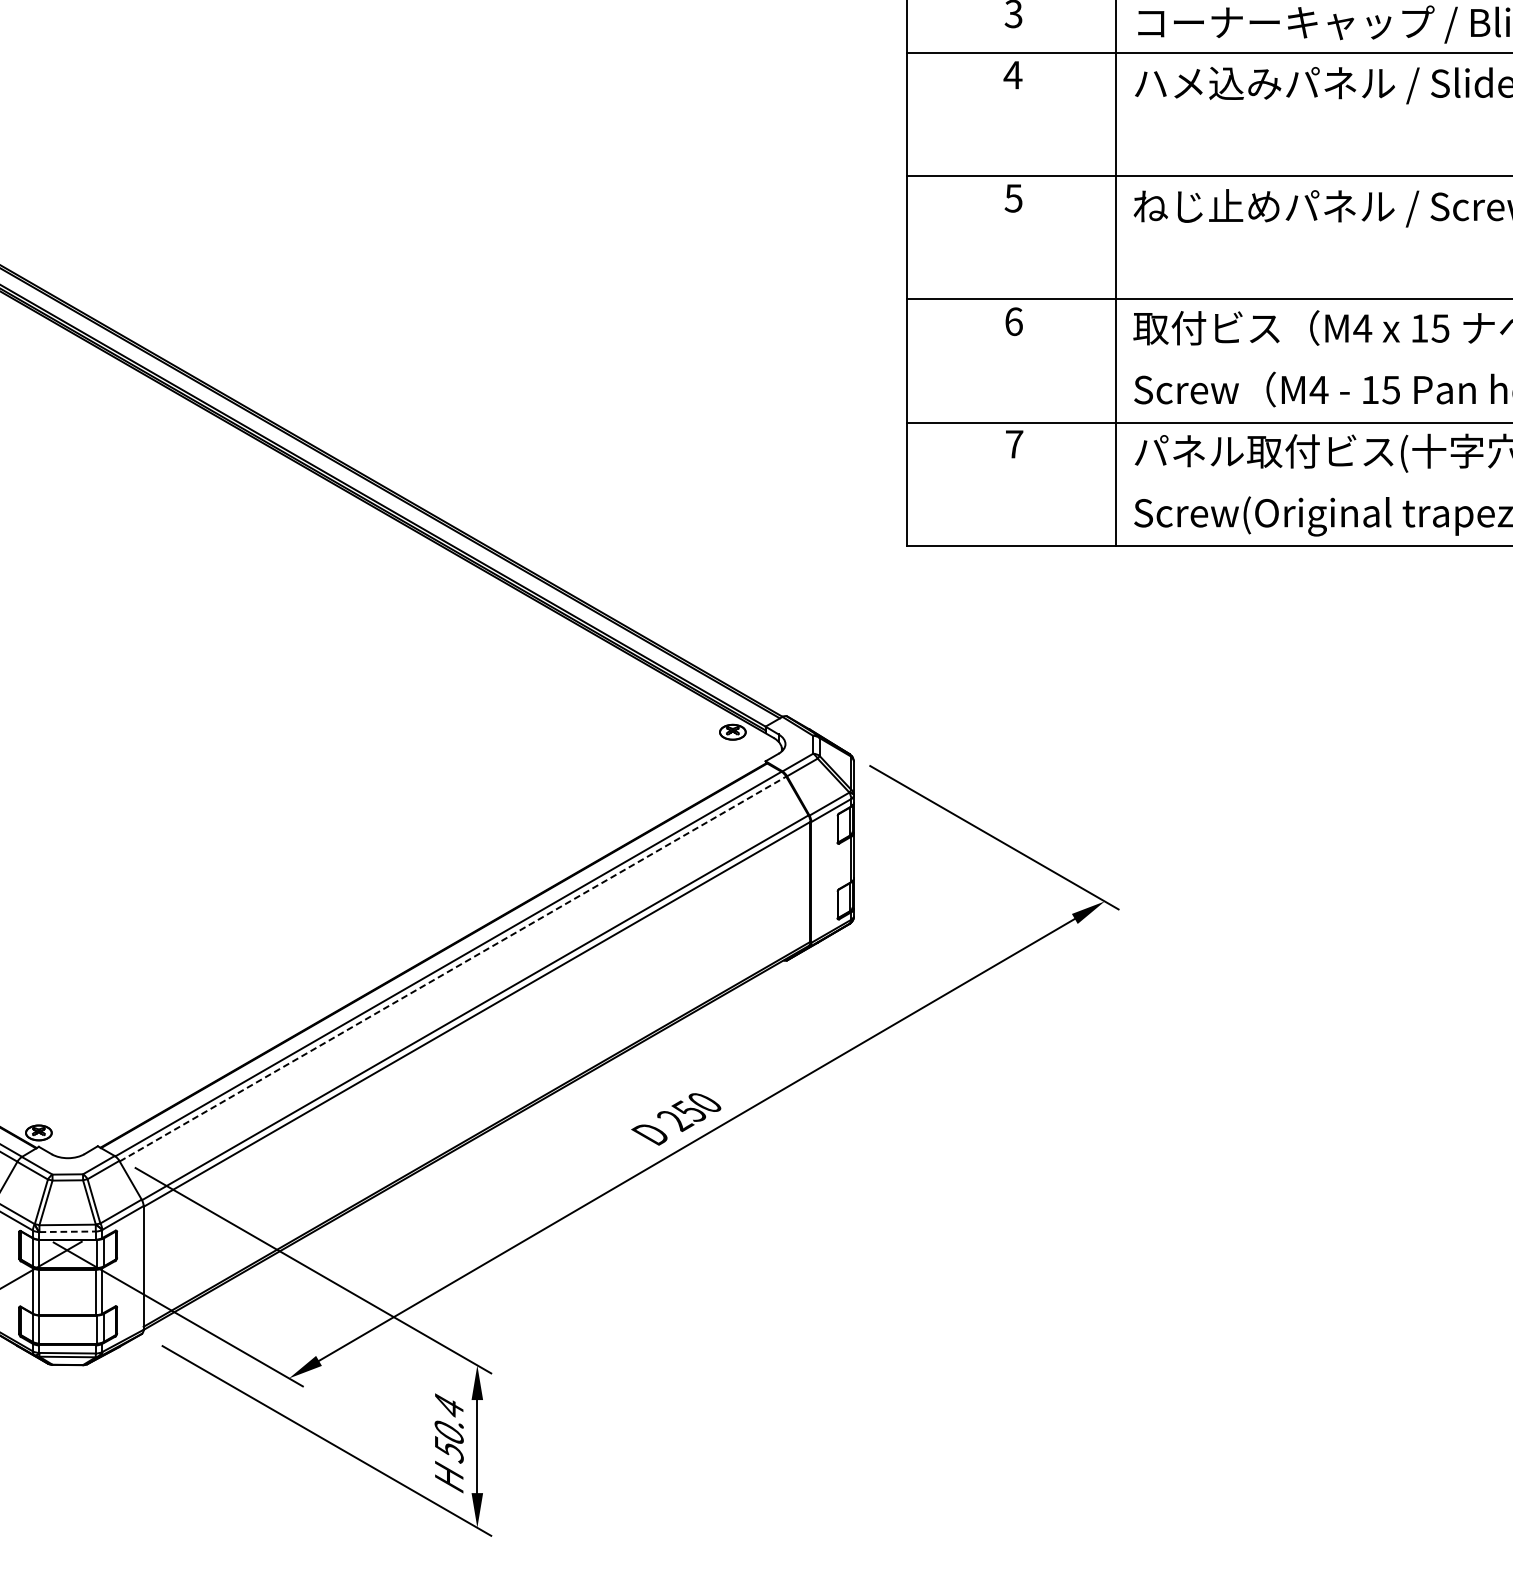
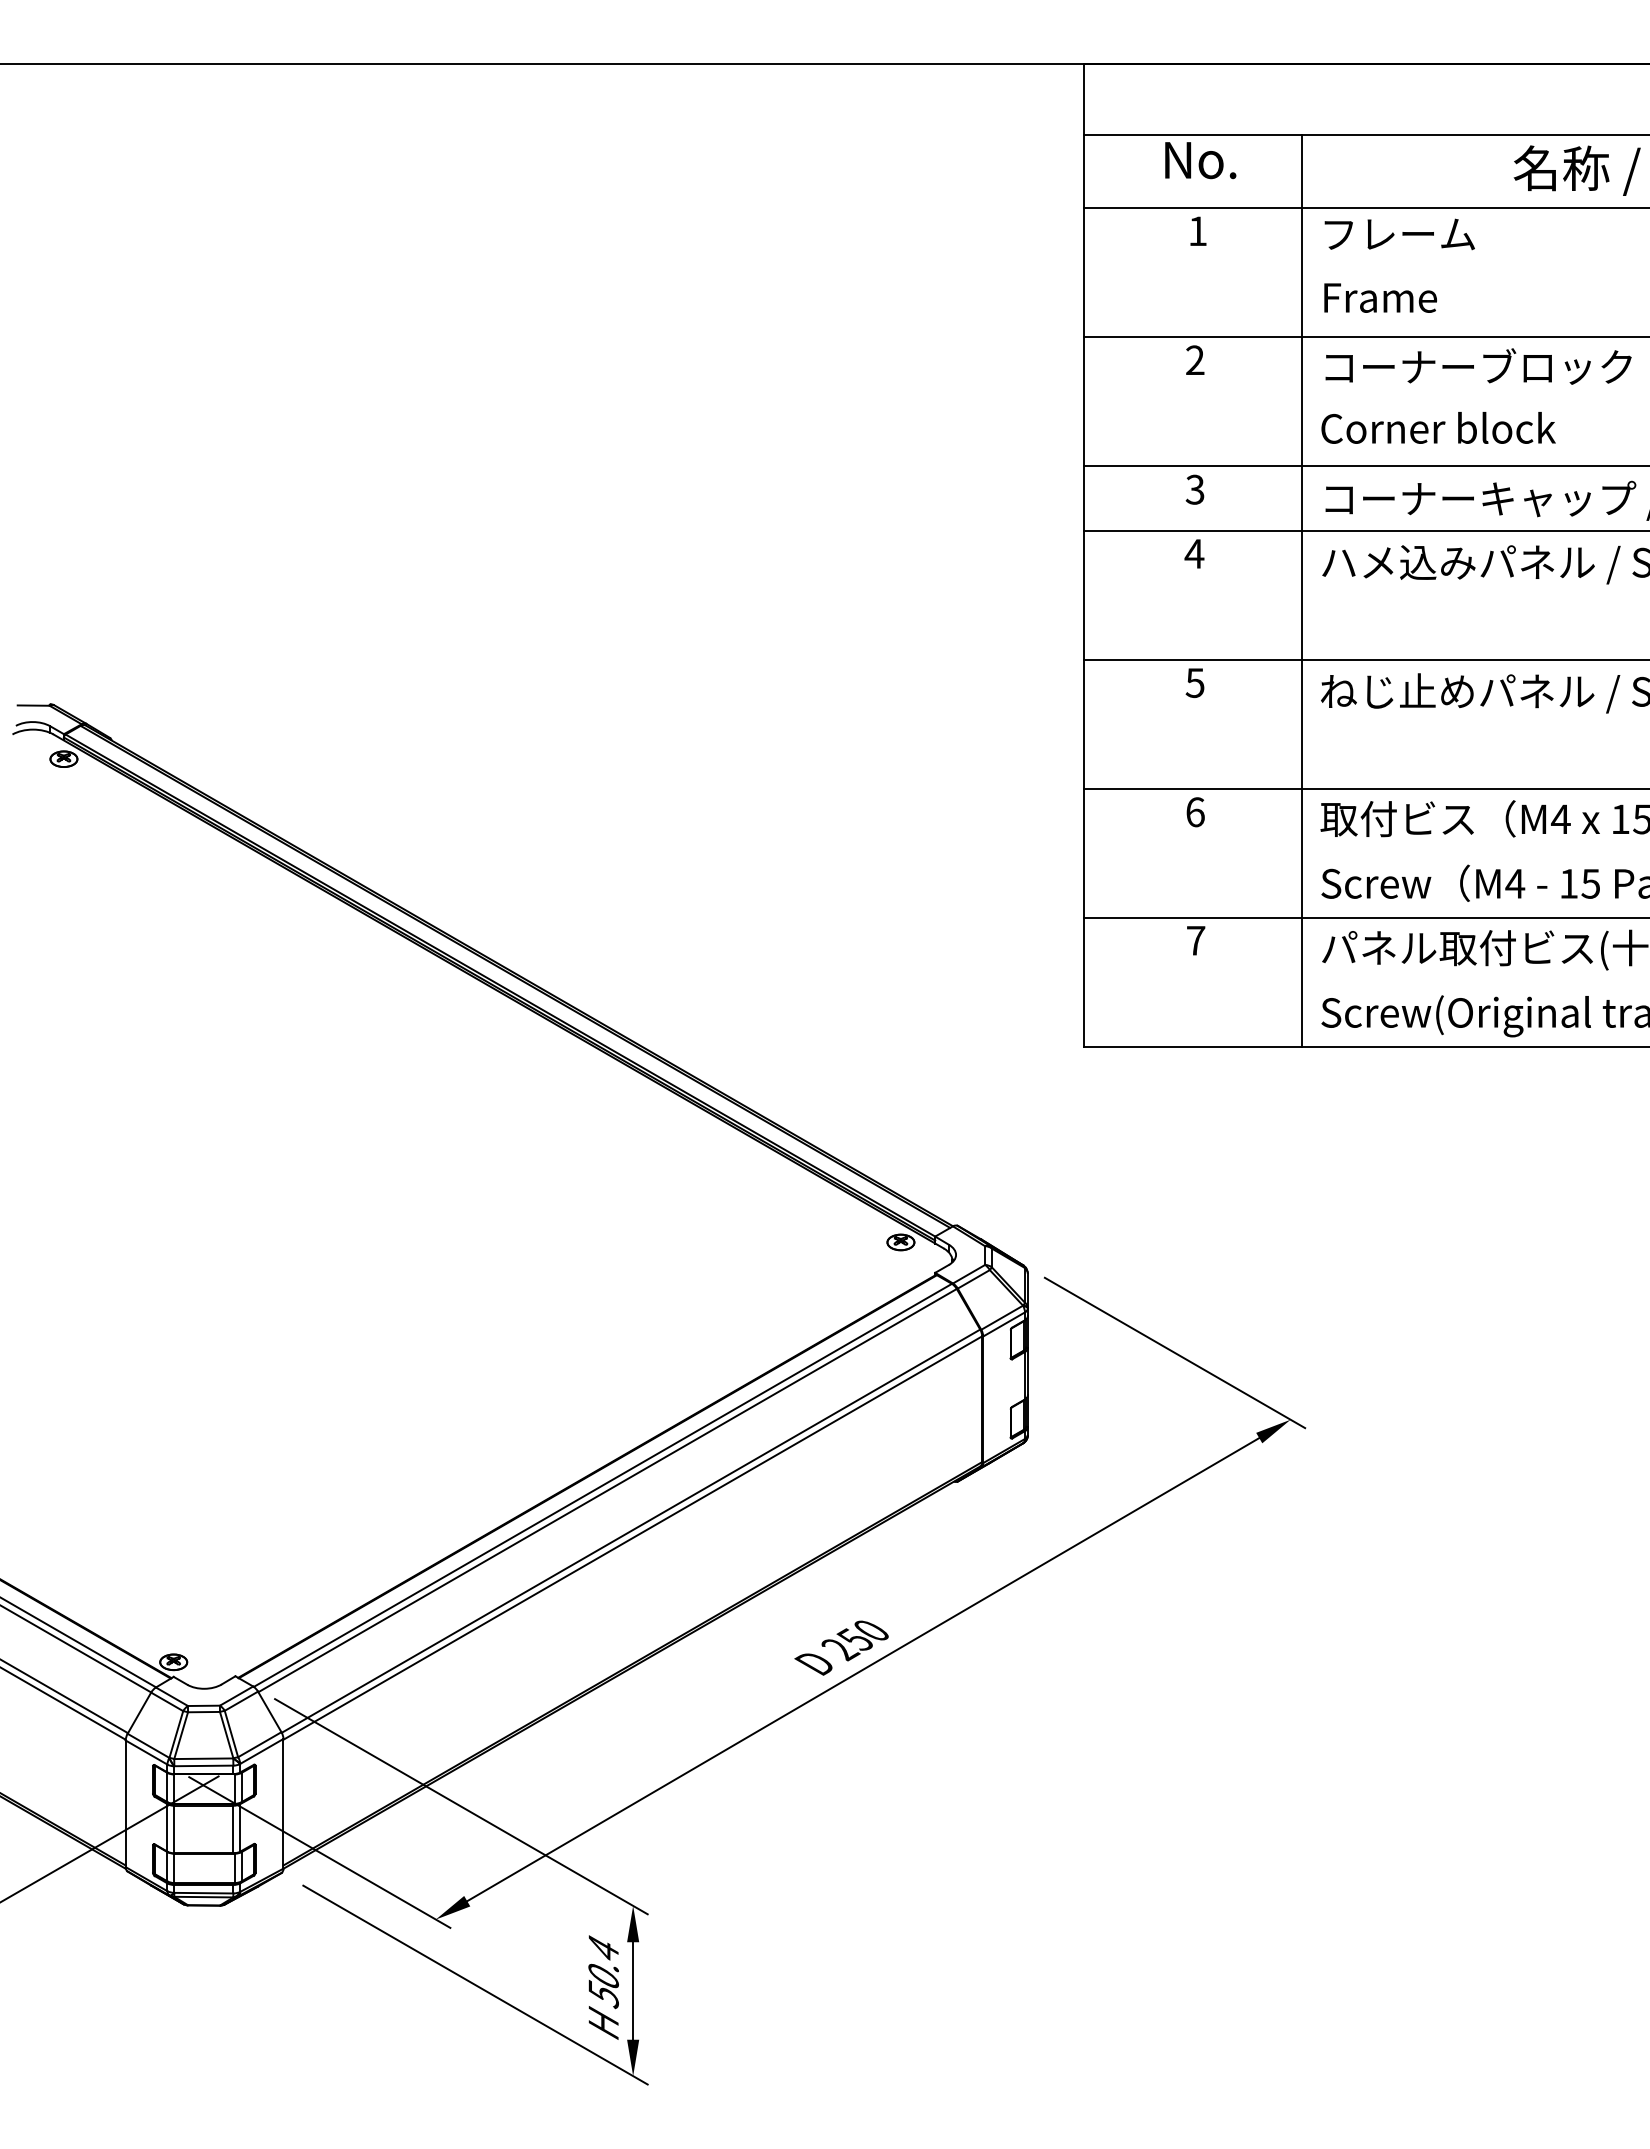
line: (453, 968) -> (608, 1490), dashed -> solid
line: (67, 1231) -> (203, 1765), dashed -> solid

